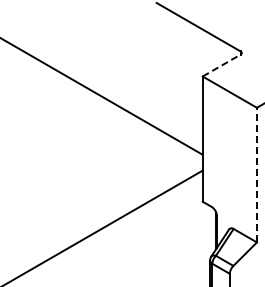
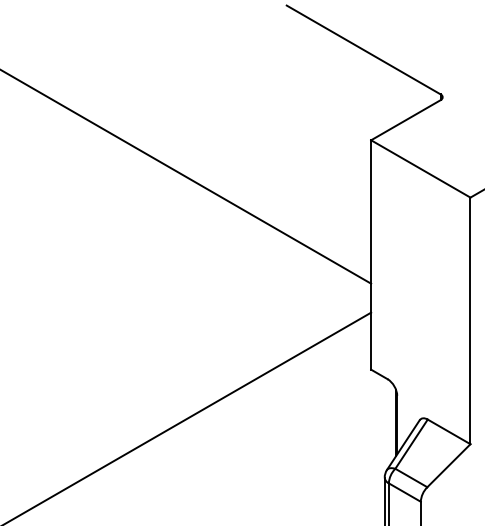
line: (221, 65) -> (405, 120), dashed -> solid
line: (256, 174) -> (469, 319), dashed -> solid

